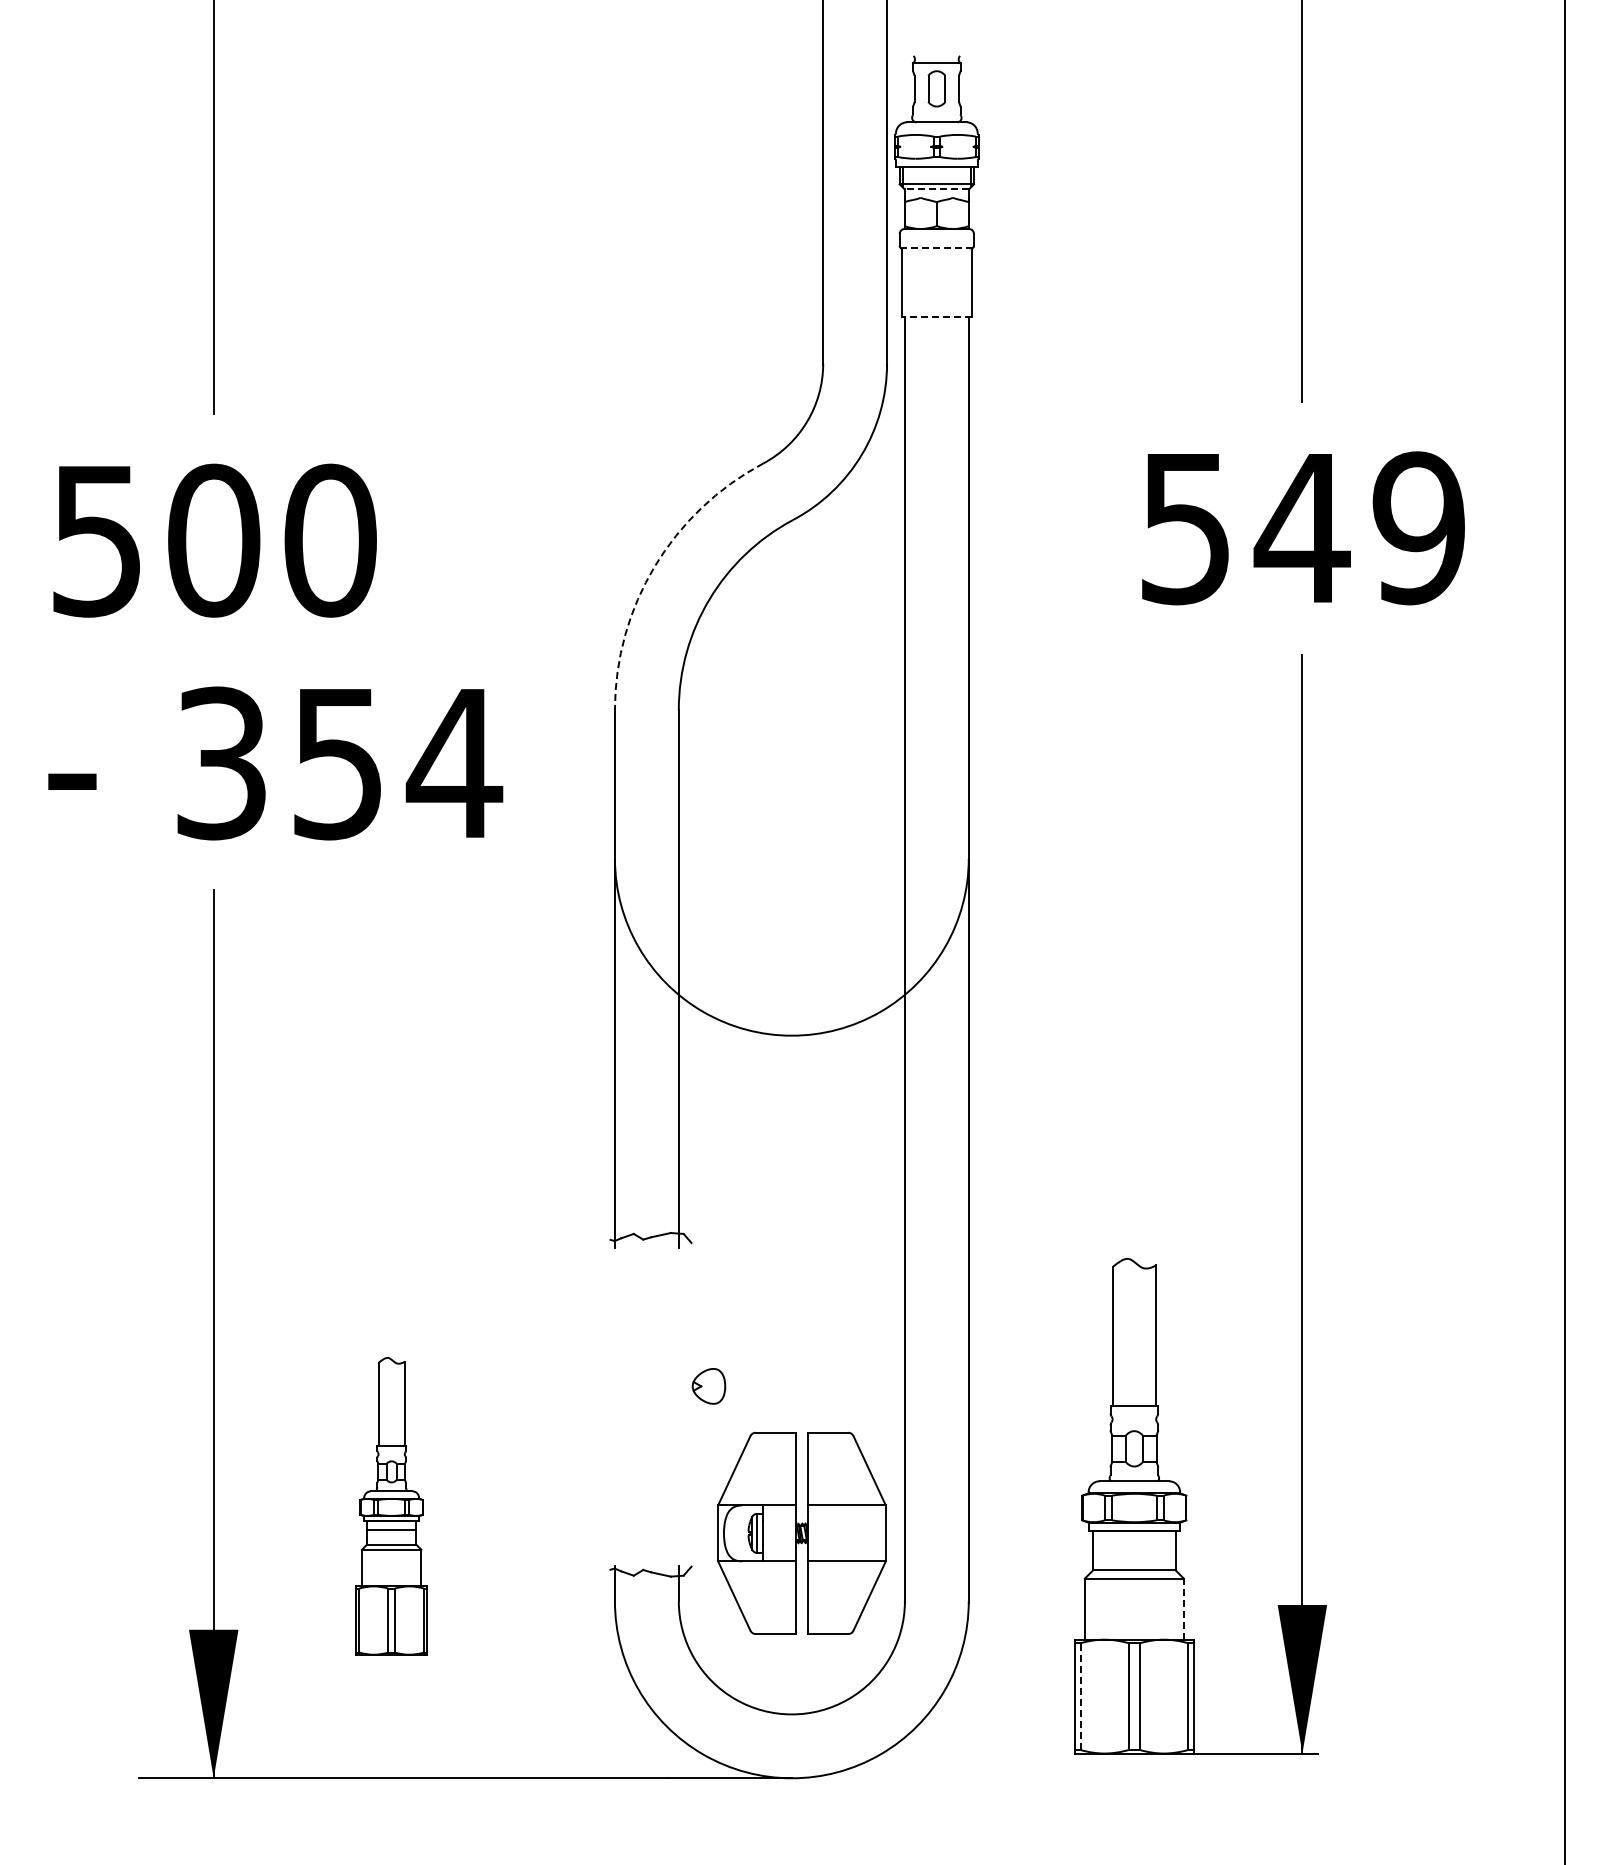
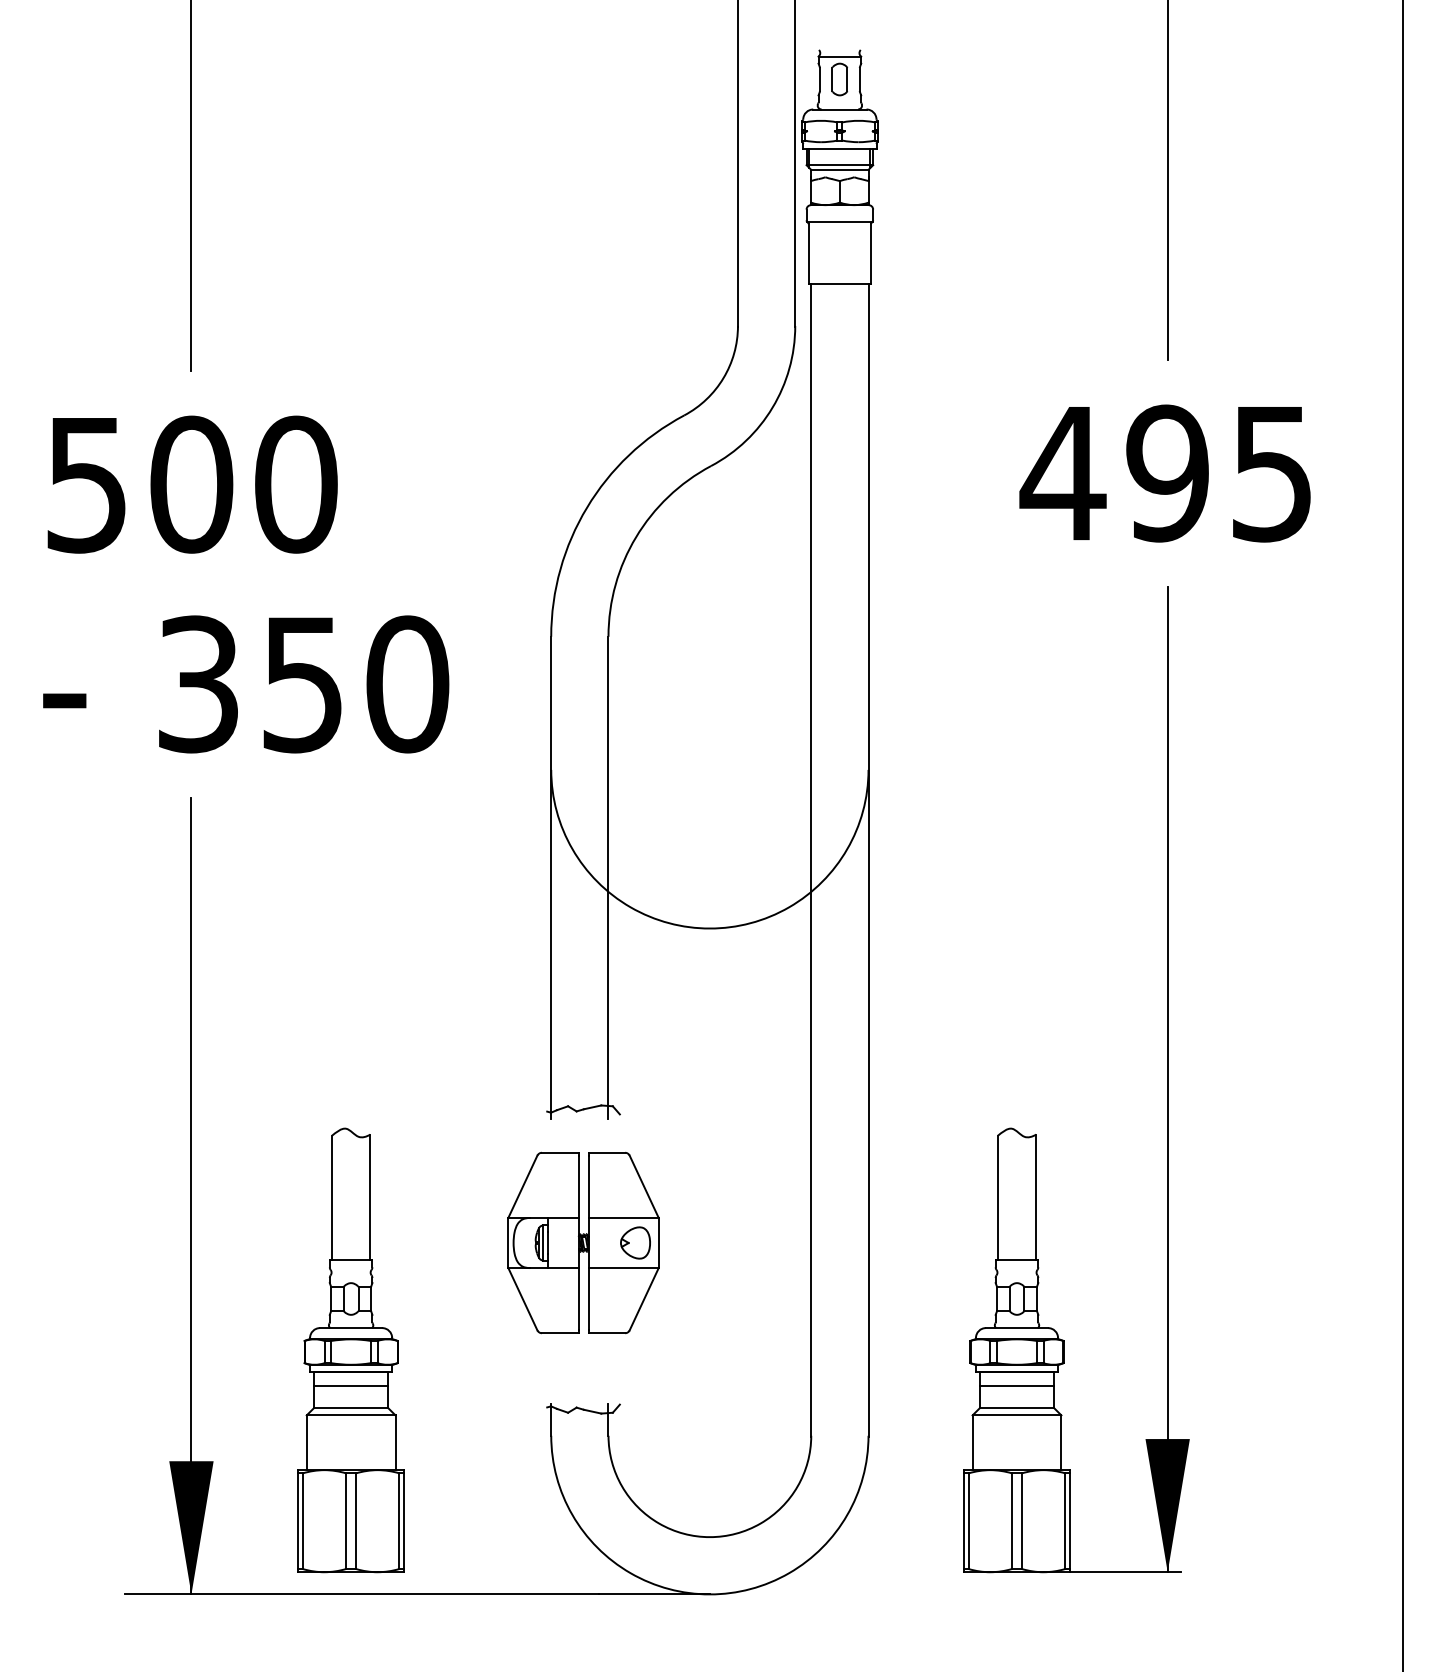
line: (936, 189) -> (839, 169), dashed -> solid
line: (937, 247) -> (840, 221), dashed -> solid
line: (936, 316) -> (839, 283), dashed -> solid
text: (1300, 528) -> (1165, 473), 549 -> 495
arc: (654, 566) -> (586, 507), dashed -> solid
text: (454, 763) -> (407, 684), 354 -> 350
part: (391, 1506) -> (350, 1350), size x1.67
part: (801, 1533) -> (583, 1243), moved
line: (1134, 1545) -> (1017, 1385), added
line: (1183, 1609) -> (1061, 1443), dashed -> solid
line: (1080, 1696) -> (968, 1521), dashed -> solid

